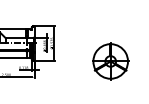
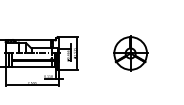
part: (110, 61) -> (130, 53), moved

